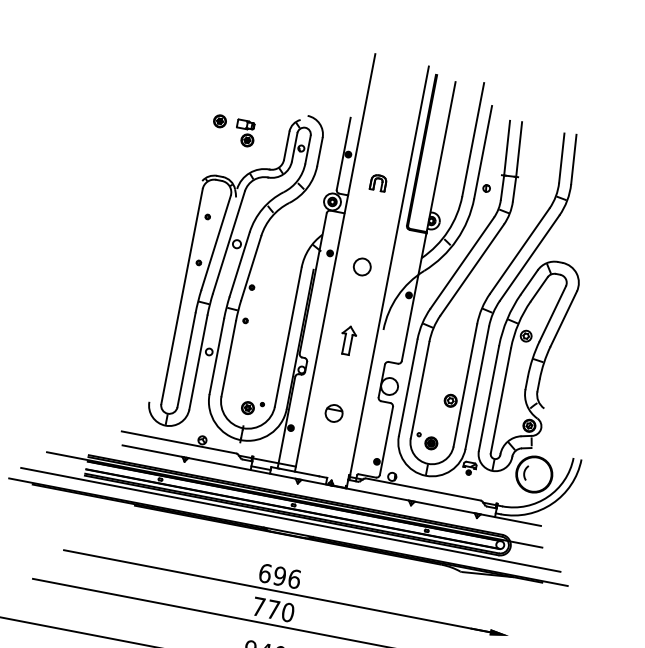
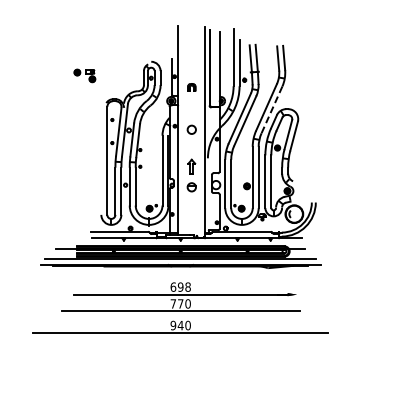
part: (233, 129) -> (84, 75), moved
line: (528, 257) -> (271, 109), solid -> dashed
part: (333, 413) -> (191, 187), moved
text: (293, 577) -> (187, 286), 696 -> 698

